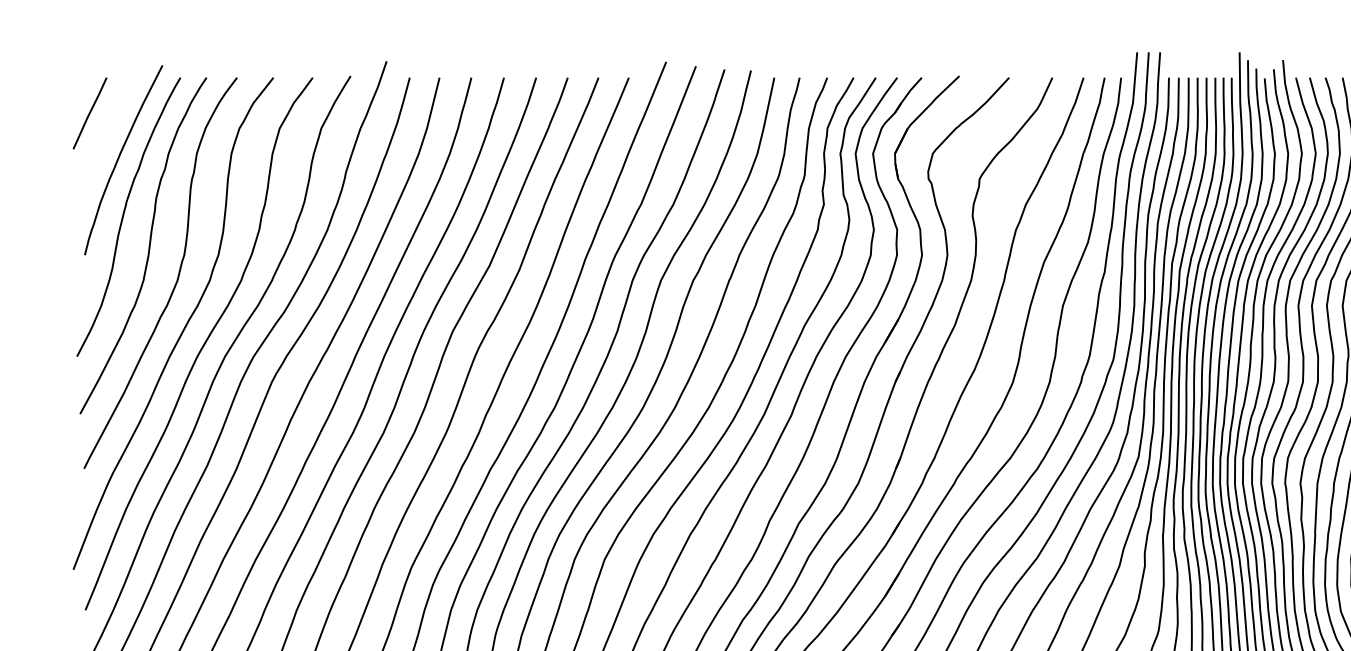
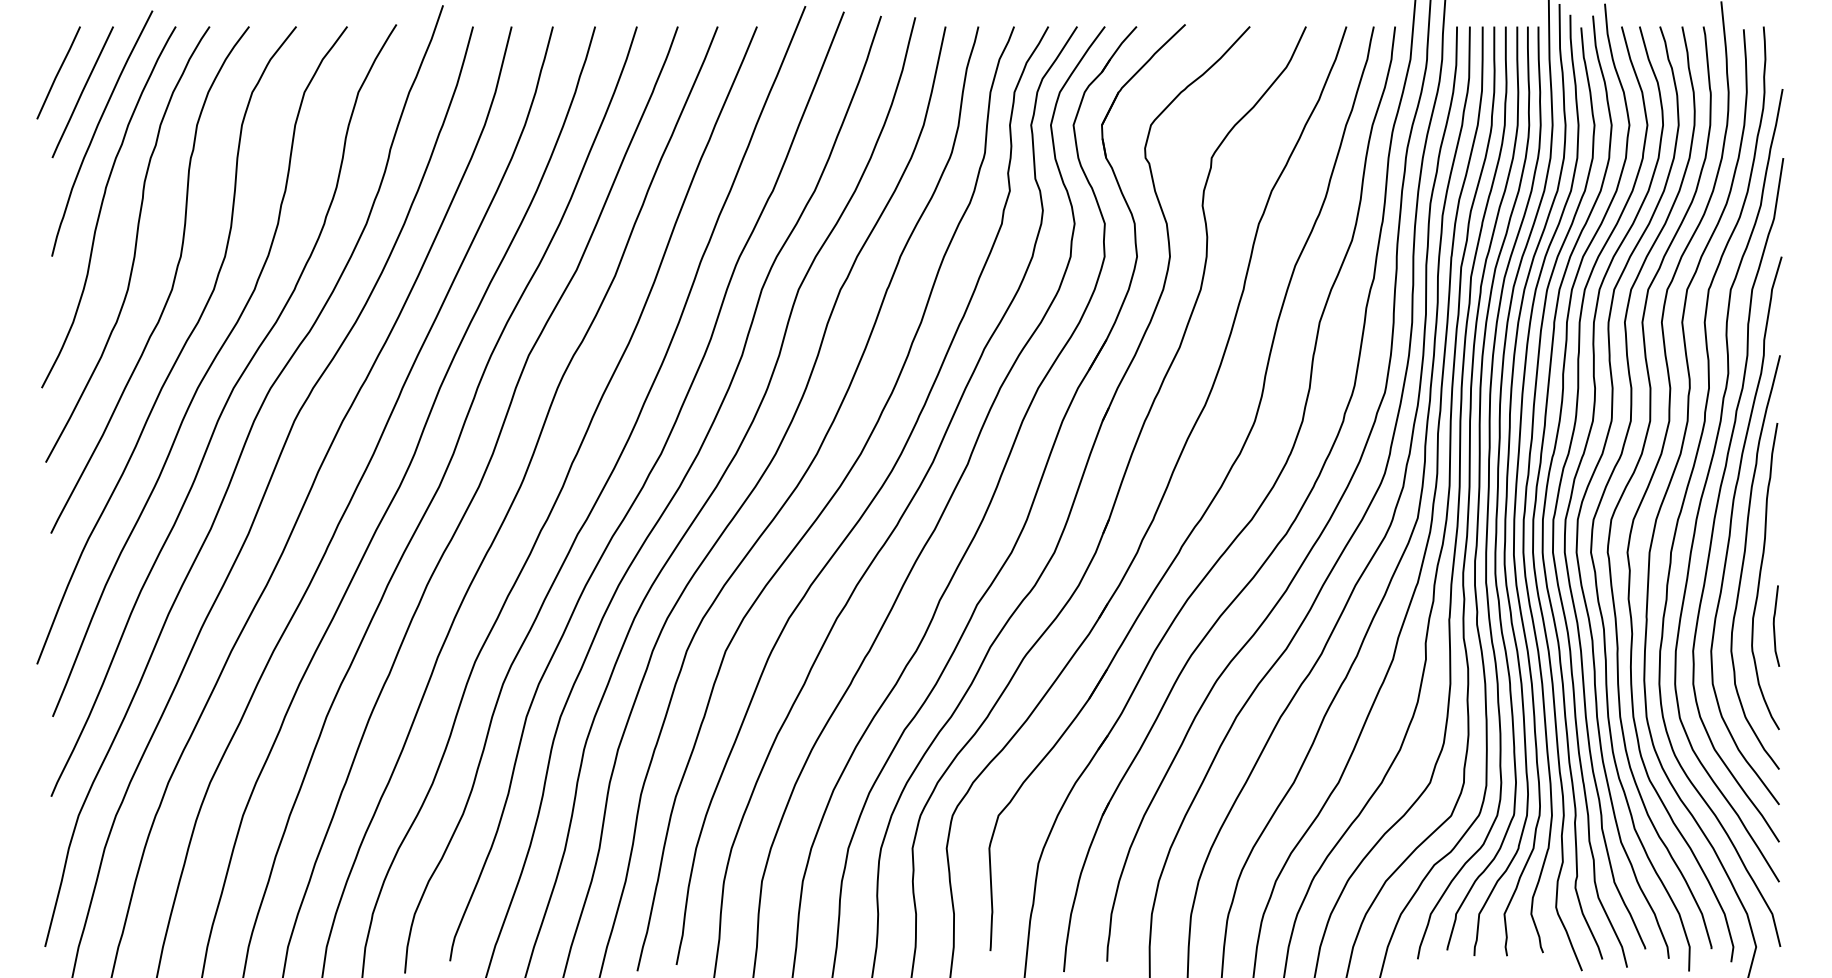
line: (108, 128) -> (82, 92), added

